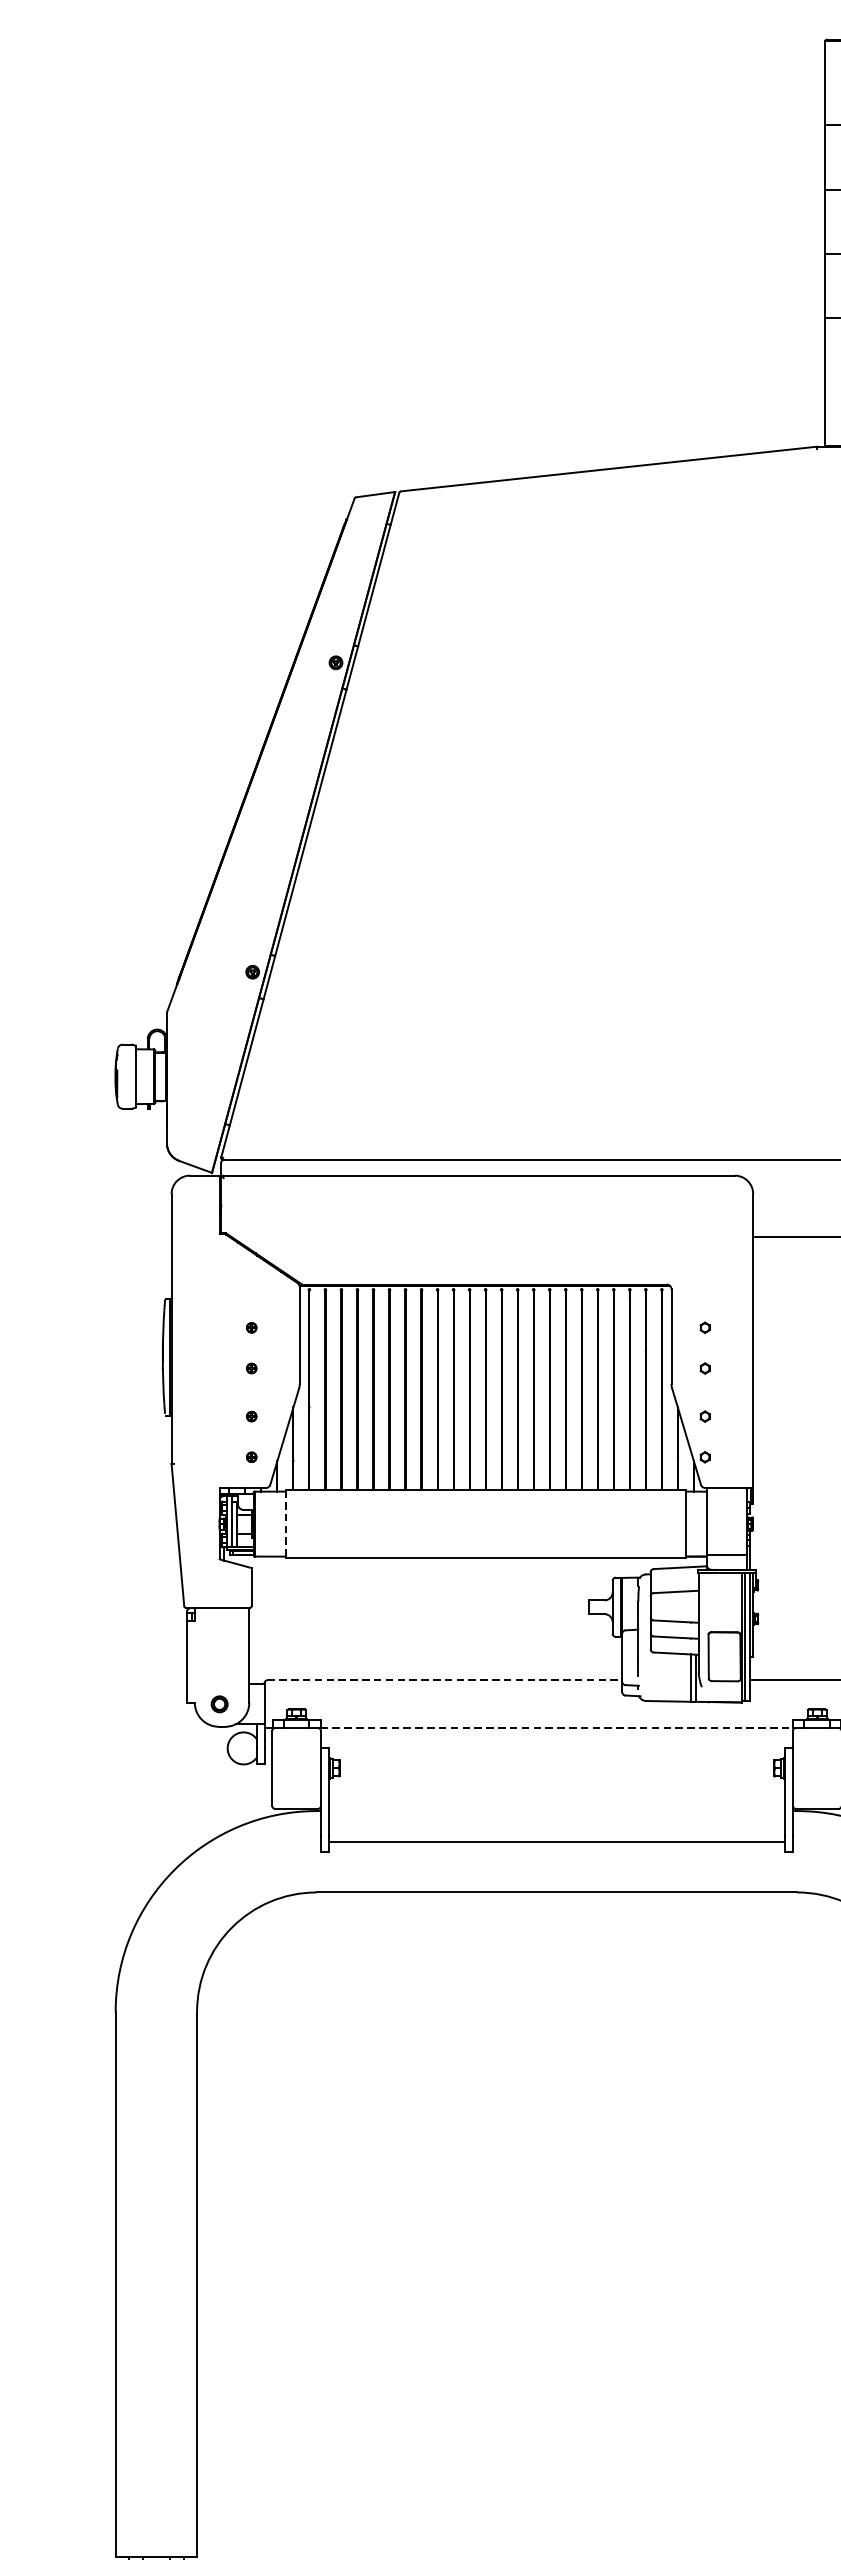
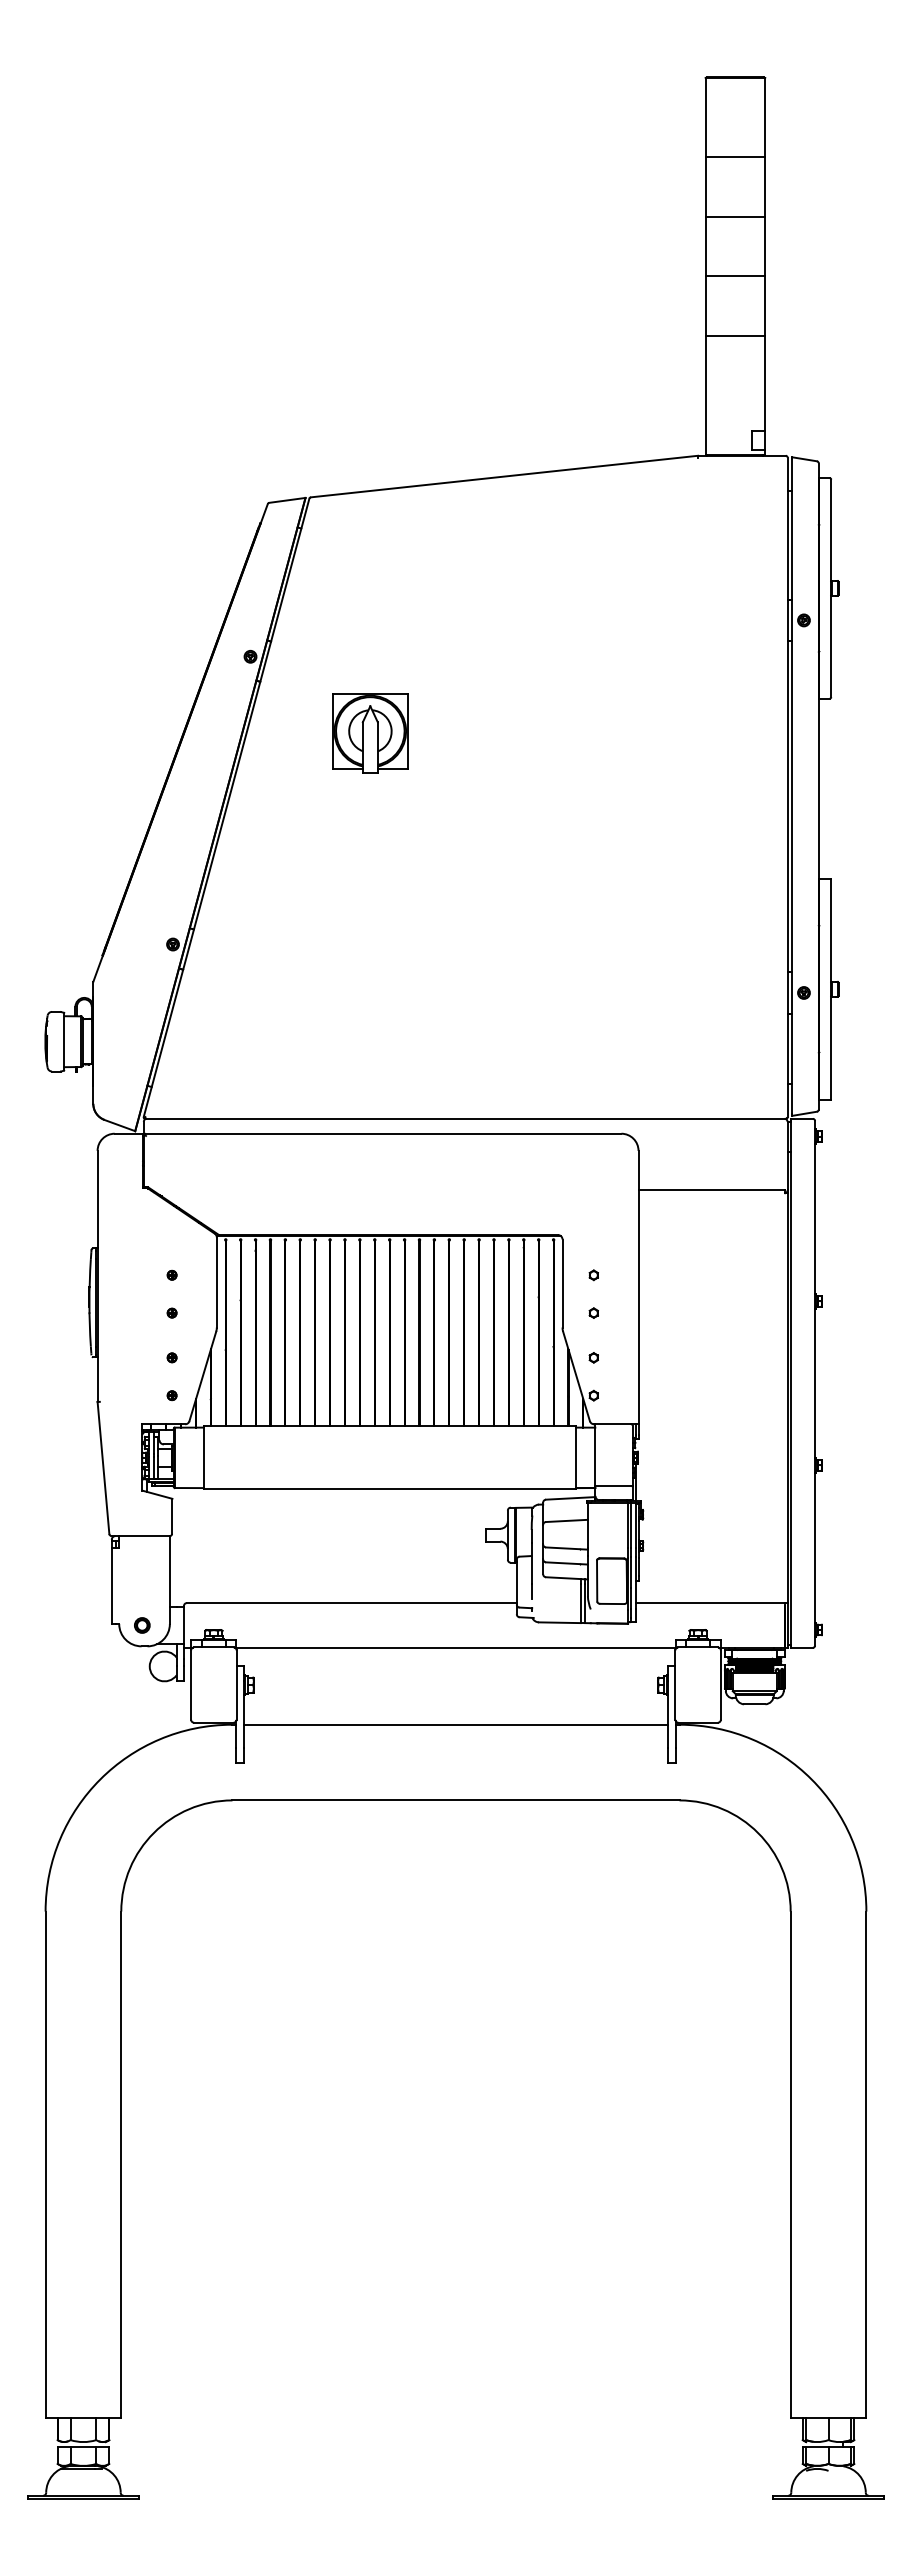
part: (465, 745) -> (370, 733), added
line: (285, 1523) -> (203, 1457), dashed -> solid
line: (445, 1680) -> (352, 1603), dashed -> solid
line: (557, 1728) -> (456, 1647), dashed -> solid
line: (556, 1842) -> (455, 1724), moved

